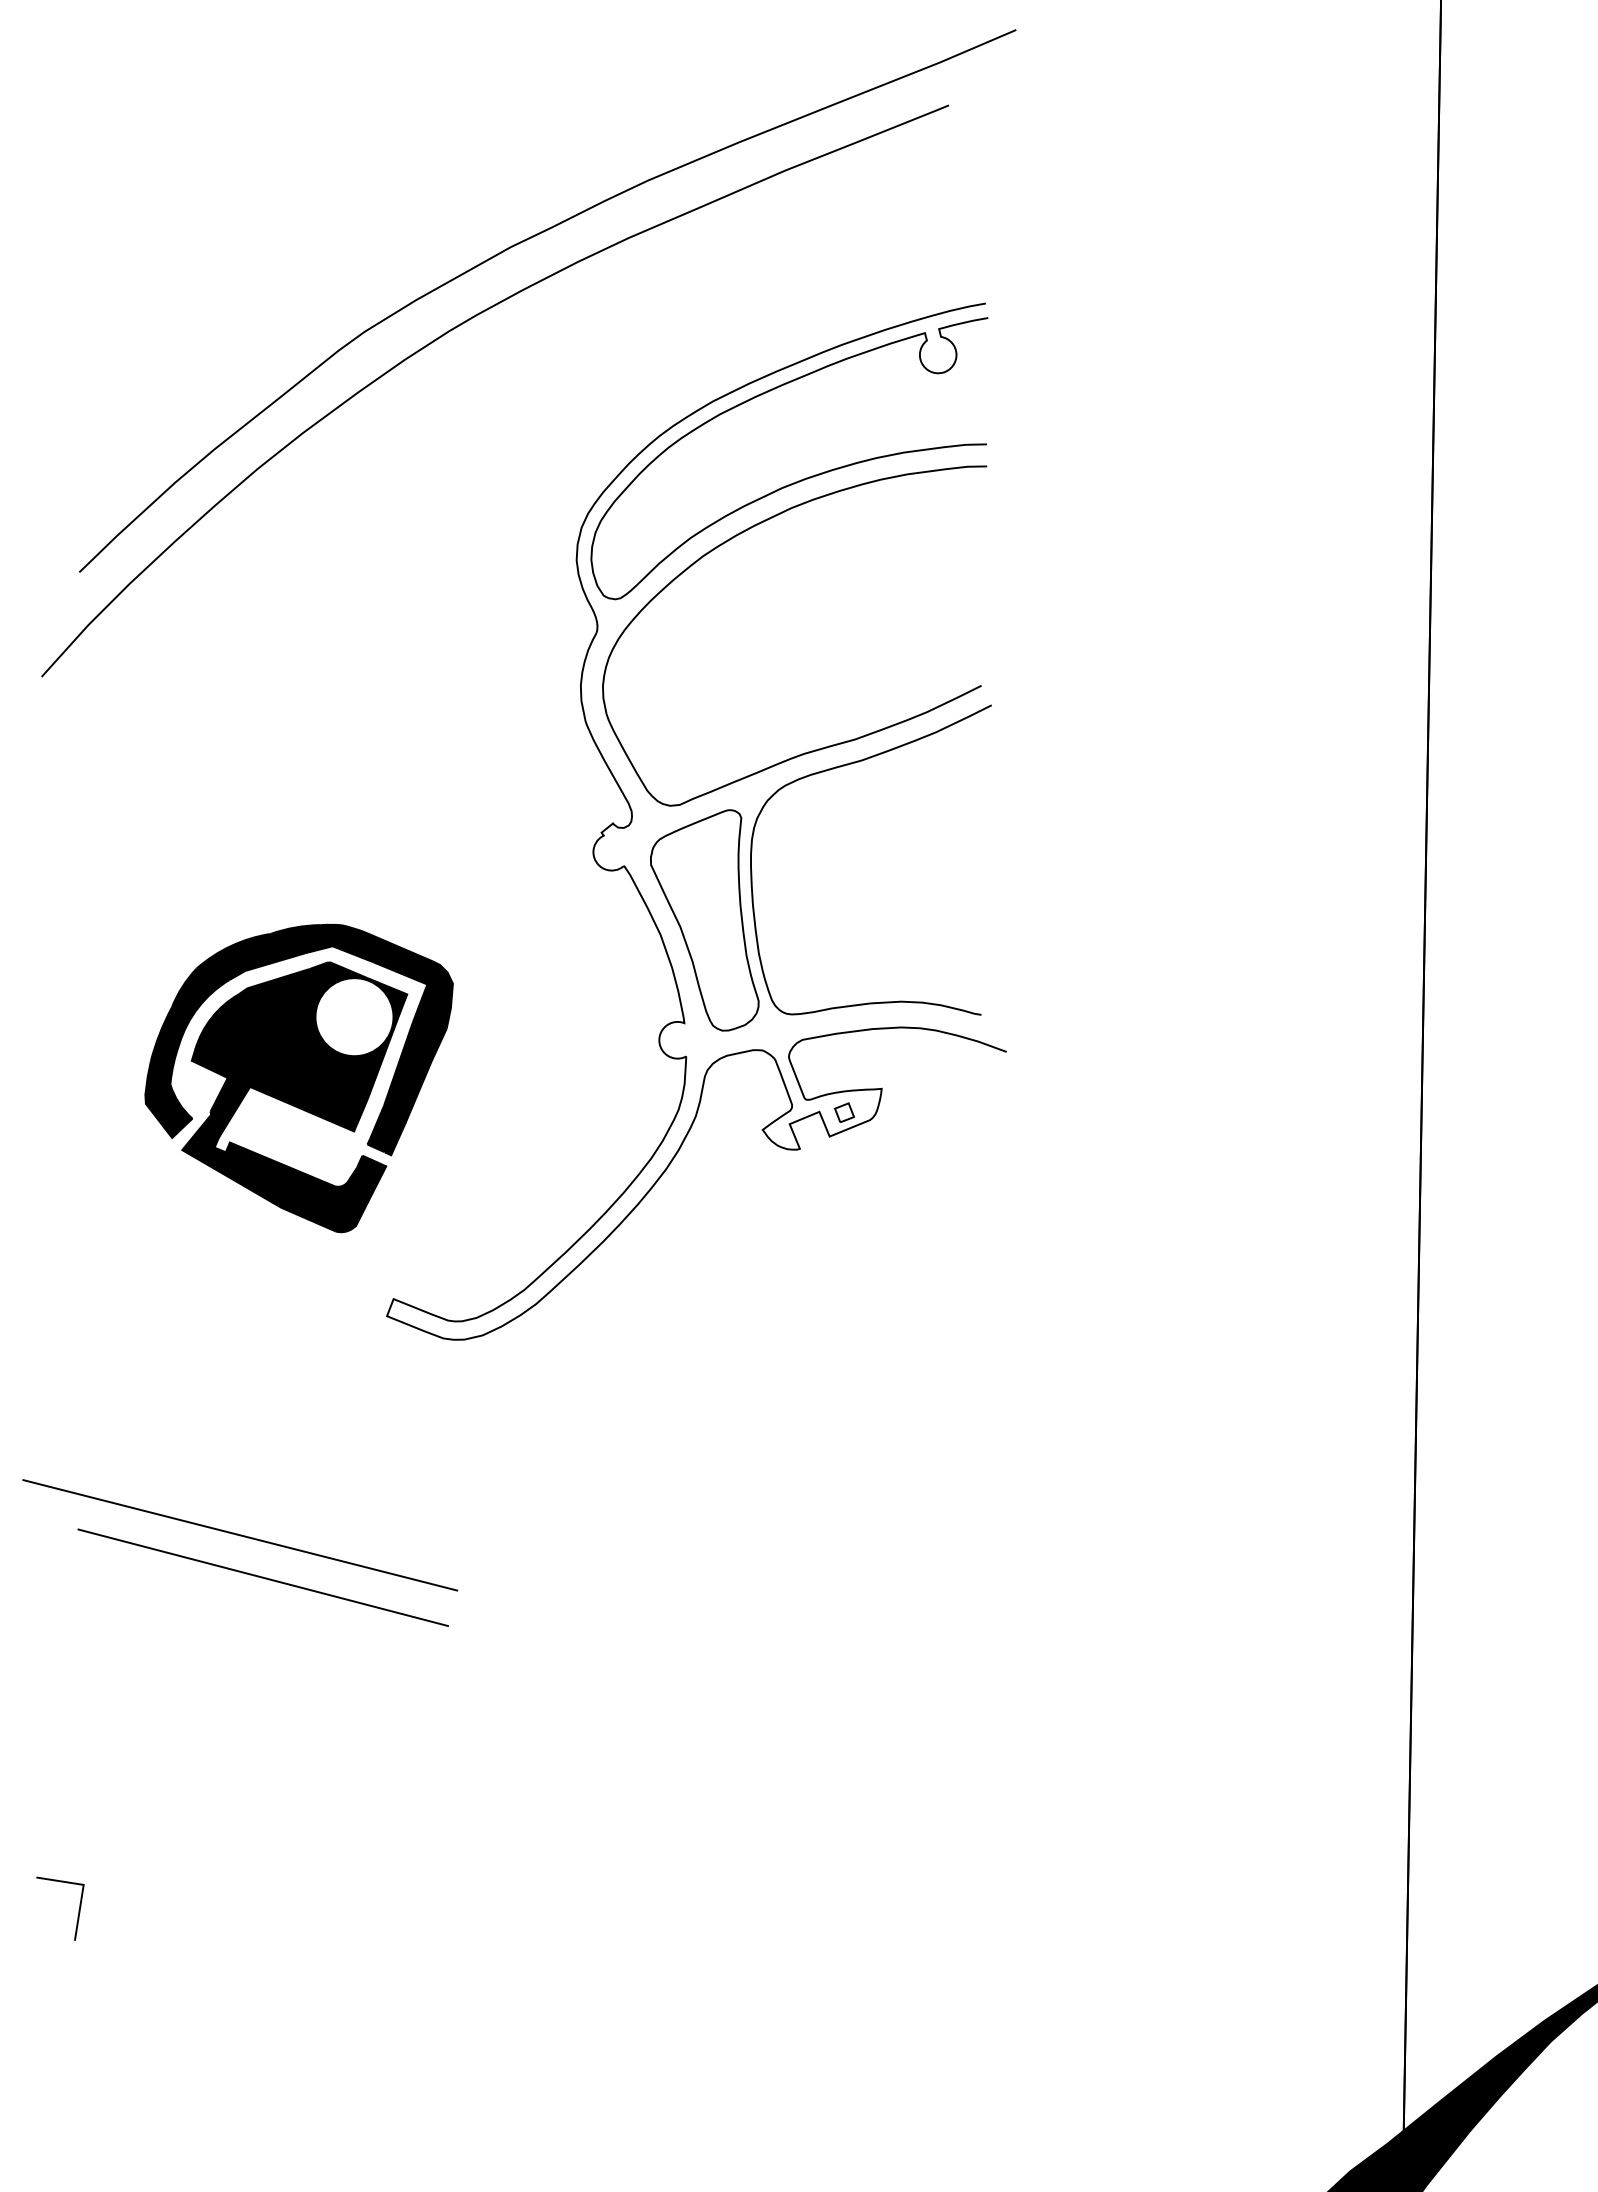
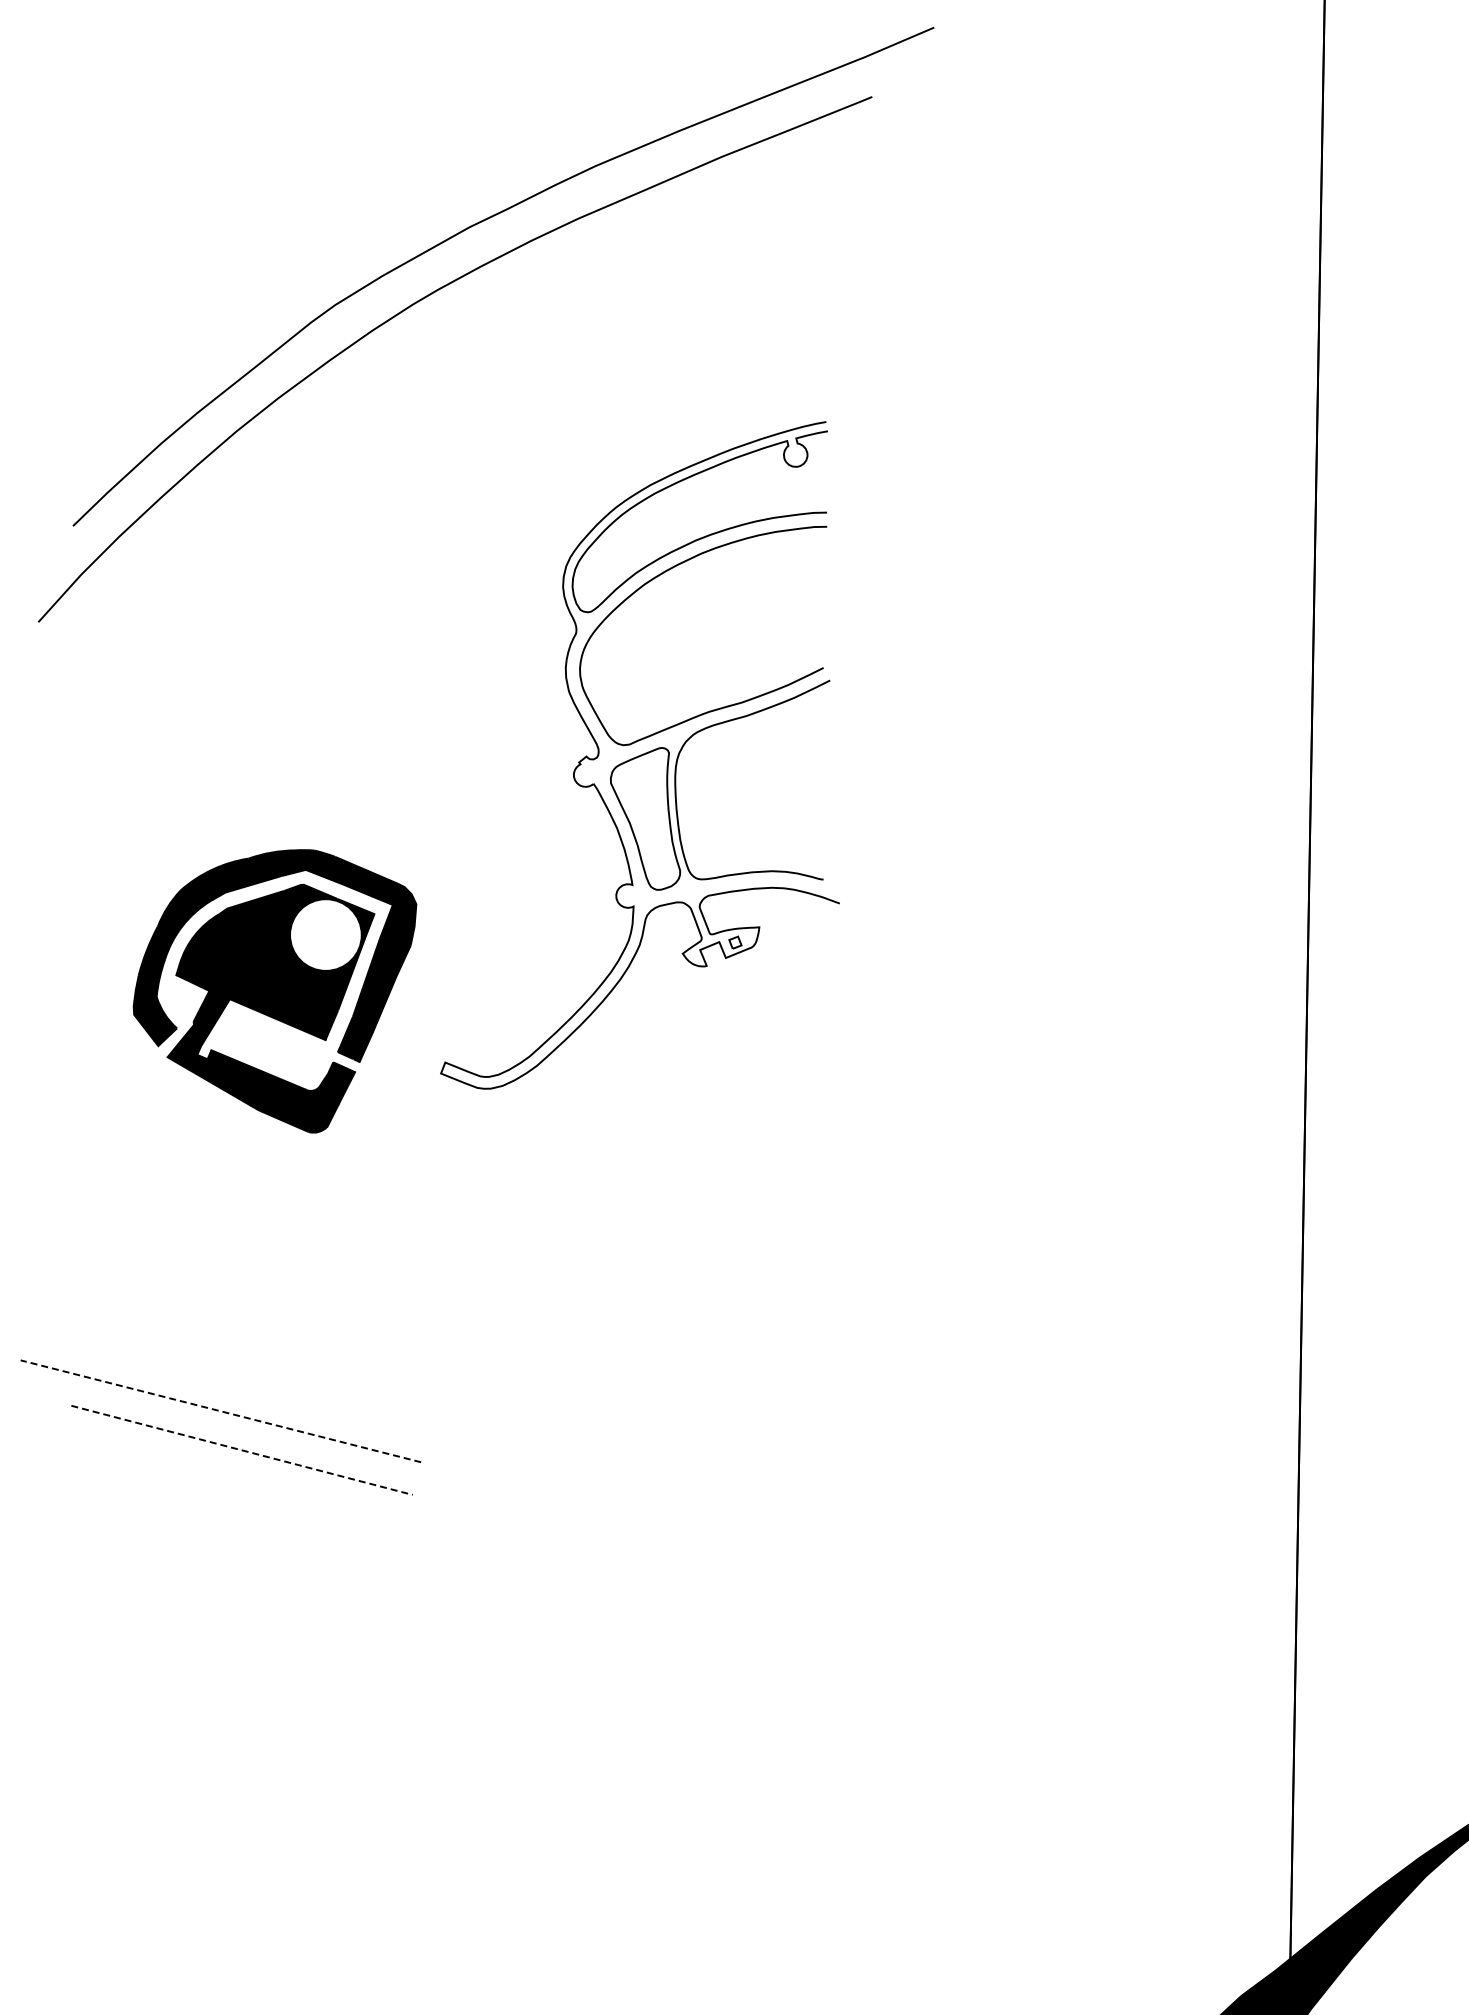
part: (695, 821) -> (639, 755), size x0.7
line: (239, 1535) -> (220, 1411), solid -> dashed
line: (263, 1577) -> (242, 1450), solid -> dashed
line: (77, 1914) -> (71, 1759), removed

